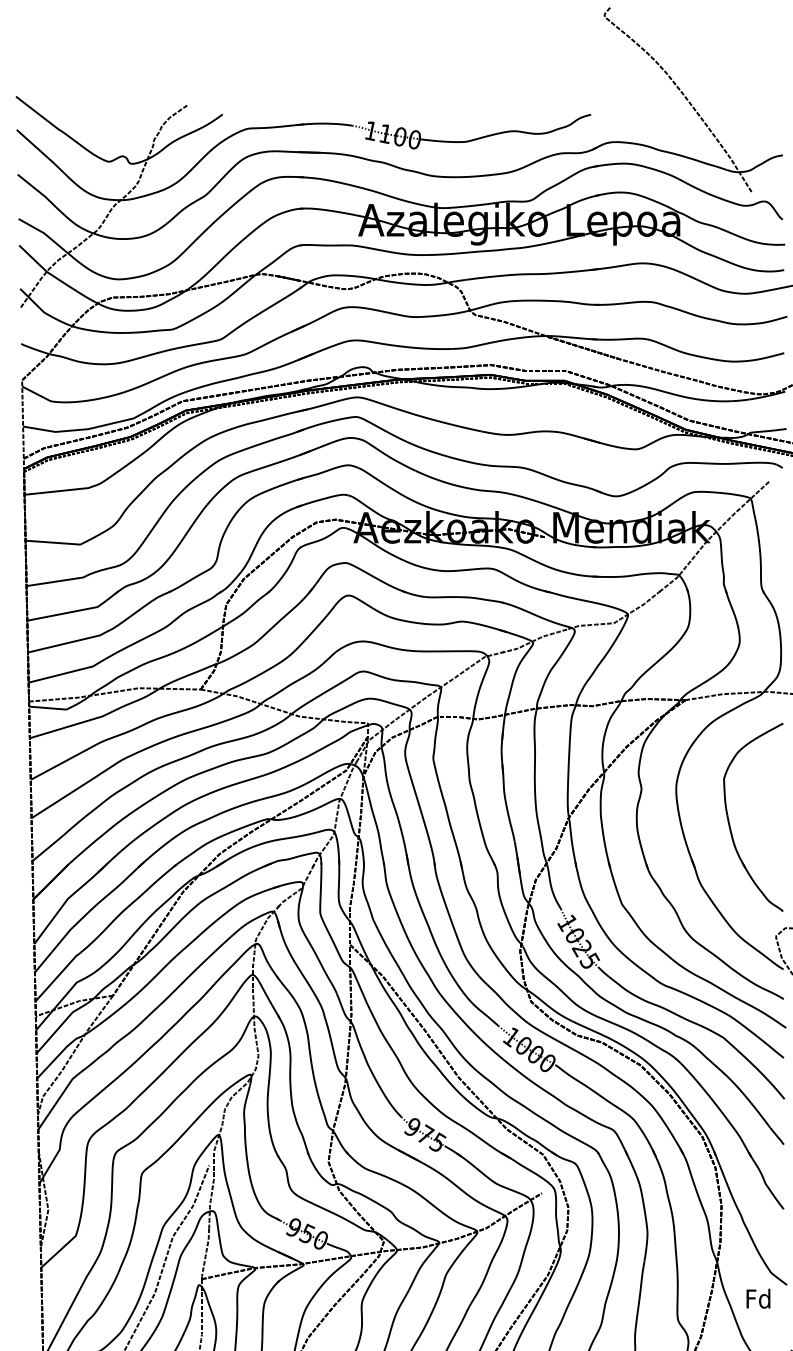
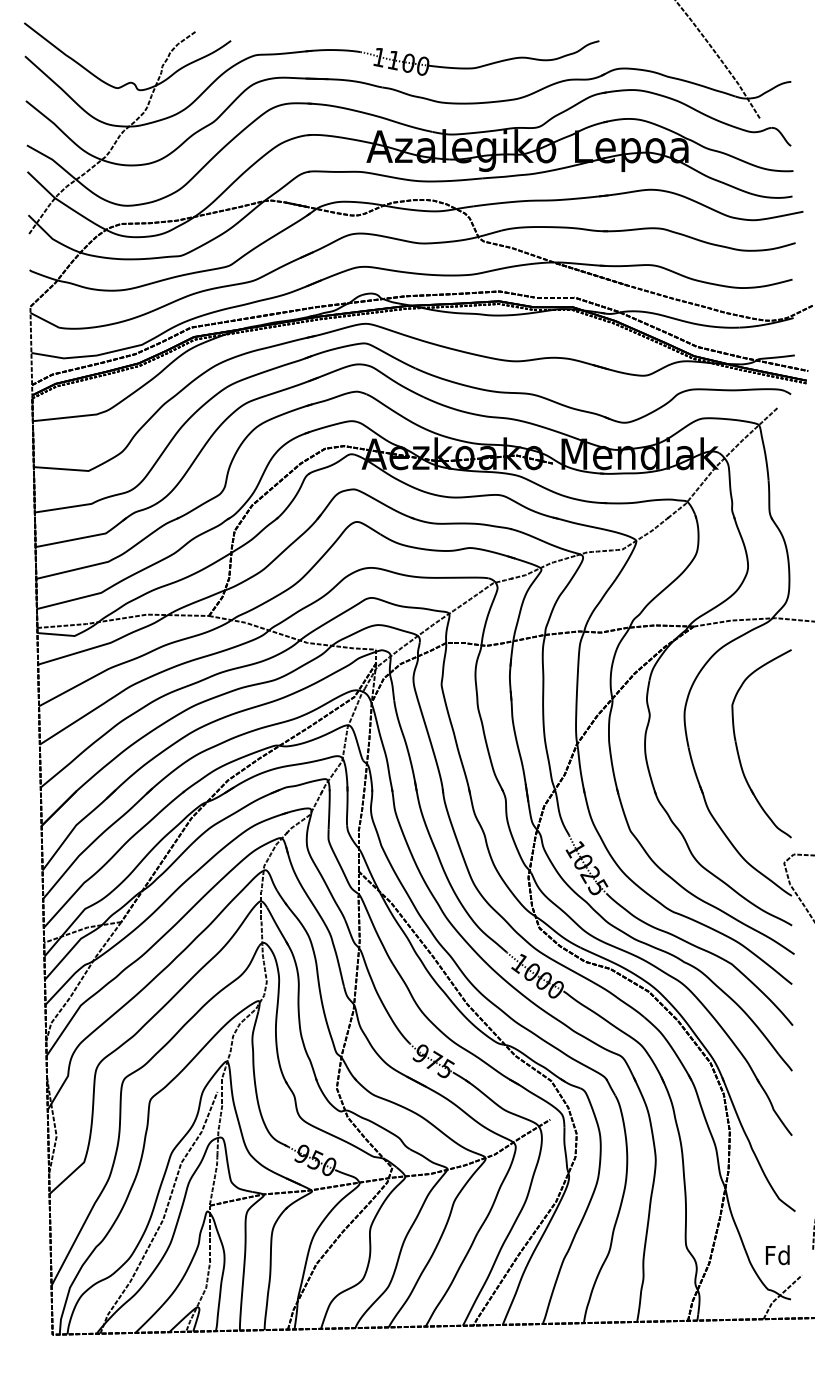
text: (758, 1299) -> (777, 1255), moved

